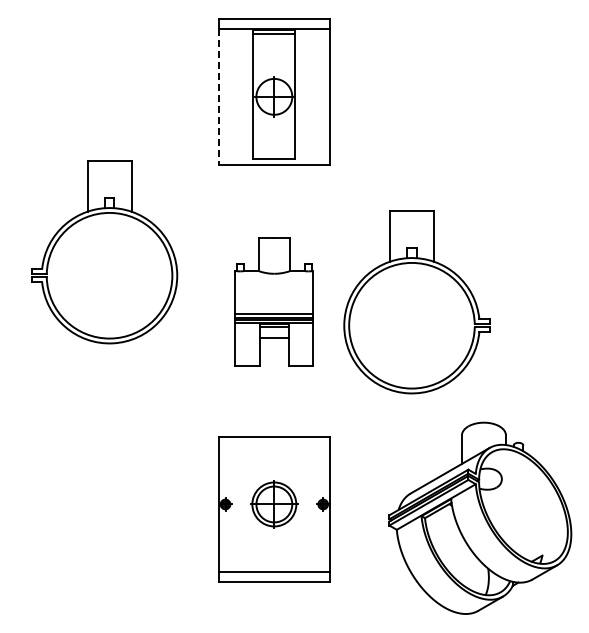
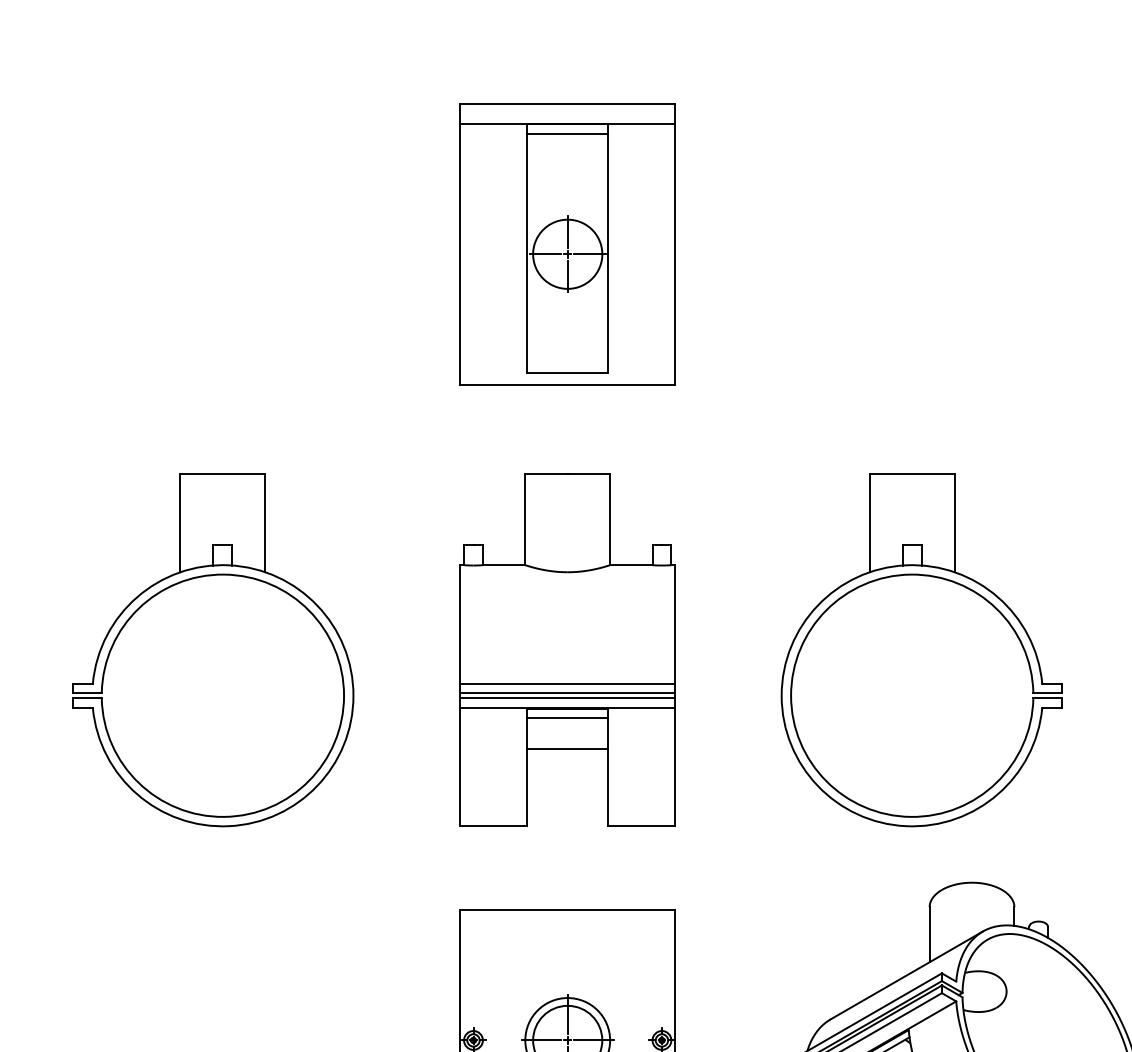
line: (218, 97) -> (459, 255), dashed -> solid
part: (97, 215) -> (199, 579), moved
part: (424, 265) -> (936, 579), moved
part: (274, 301) -> (568, 648), size x1.43

